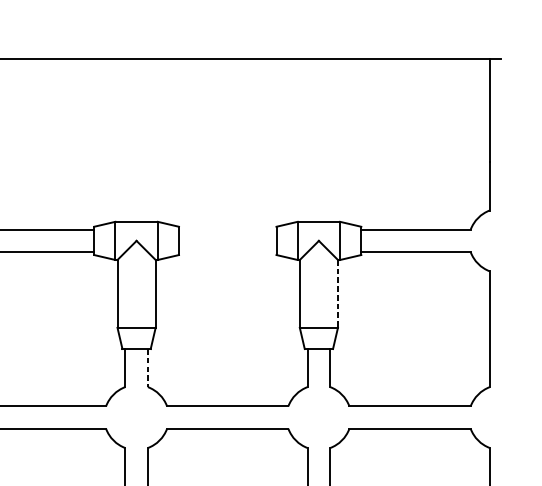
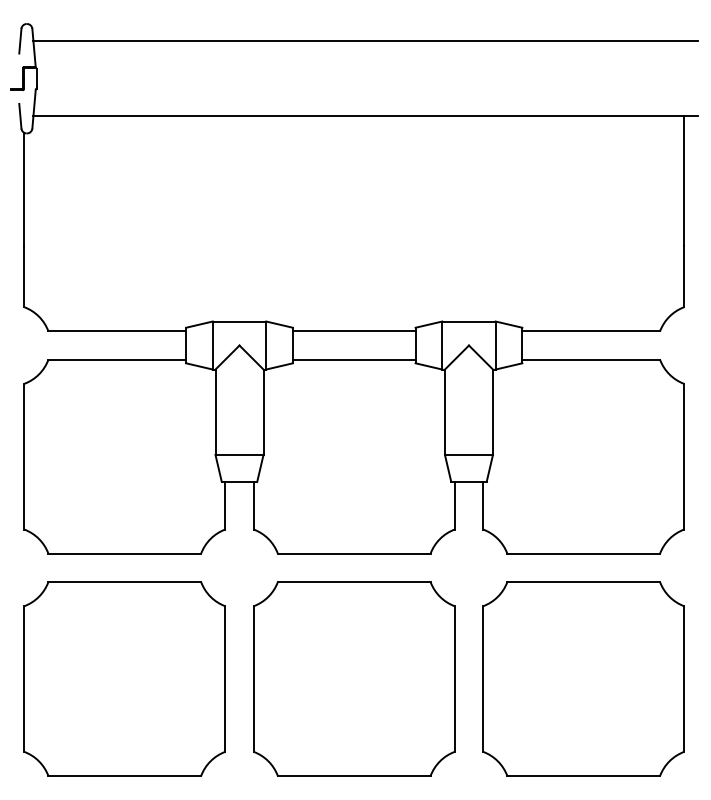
line: (227, 229) -> (353, 331), added
line: (227, 252) -> (353, 359), added
line: (337, 294) -> (492, 412), dashed -> solid
line: (147, 368) -> (253, 505), dashed -> solid

